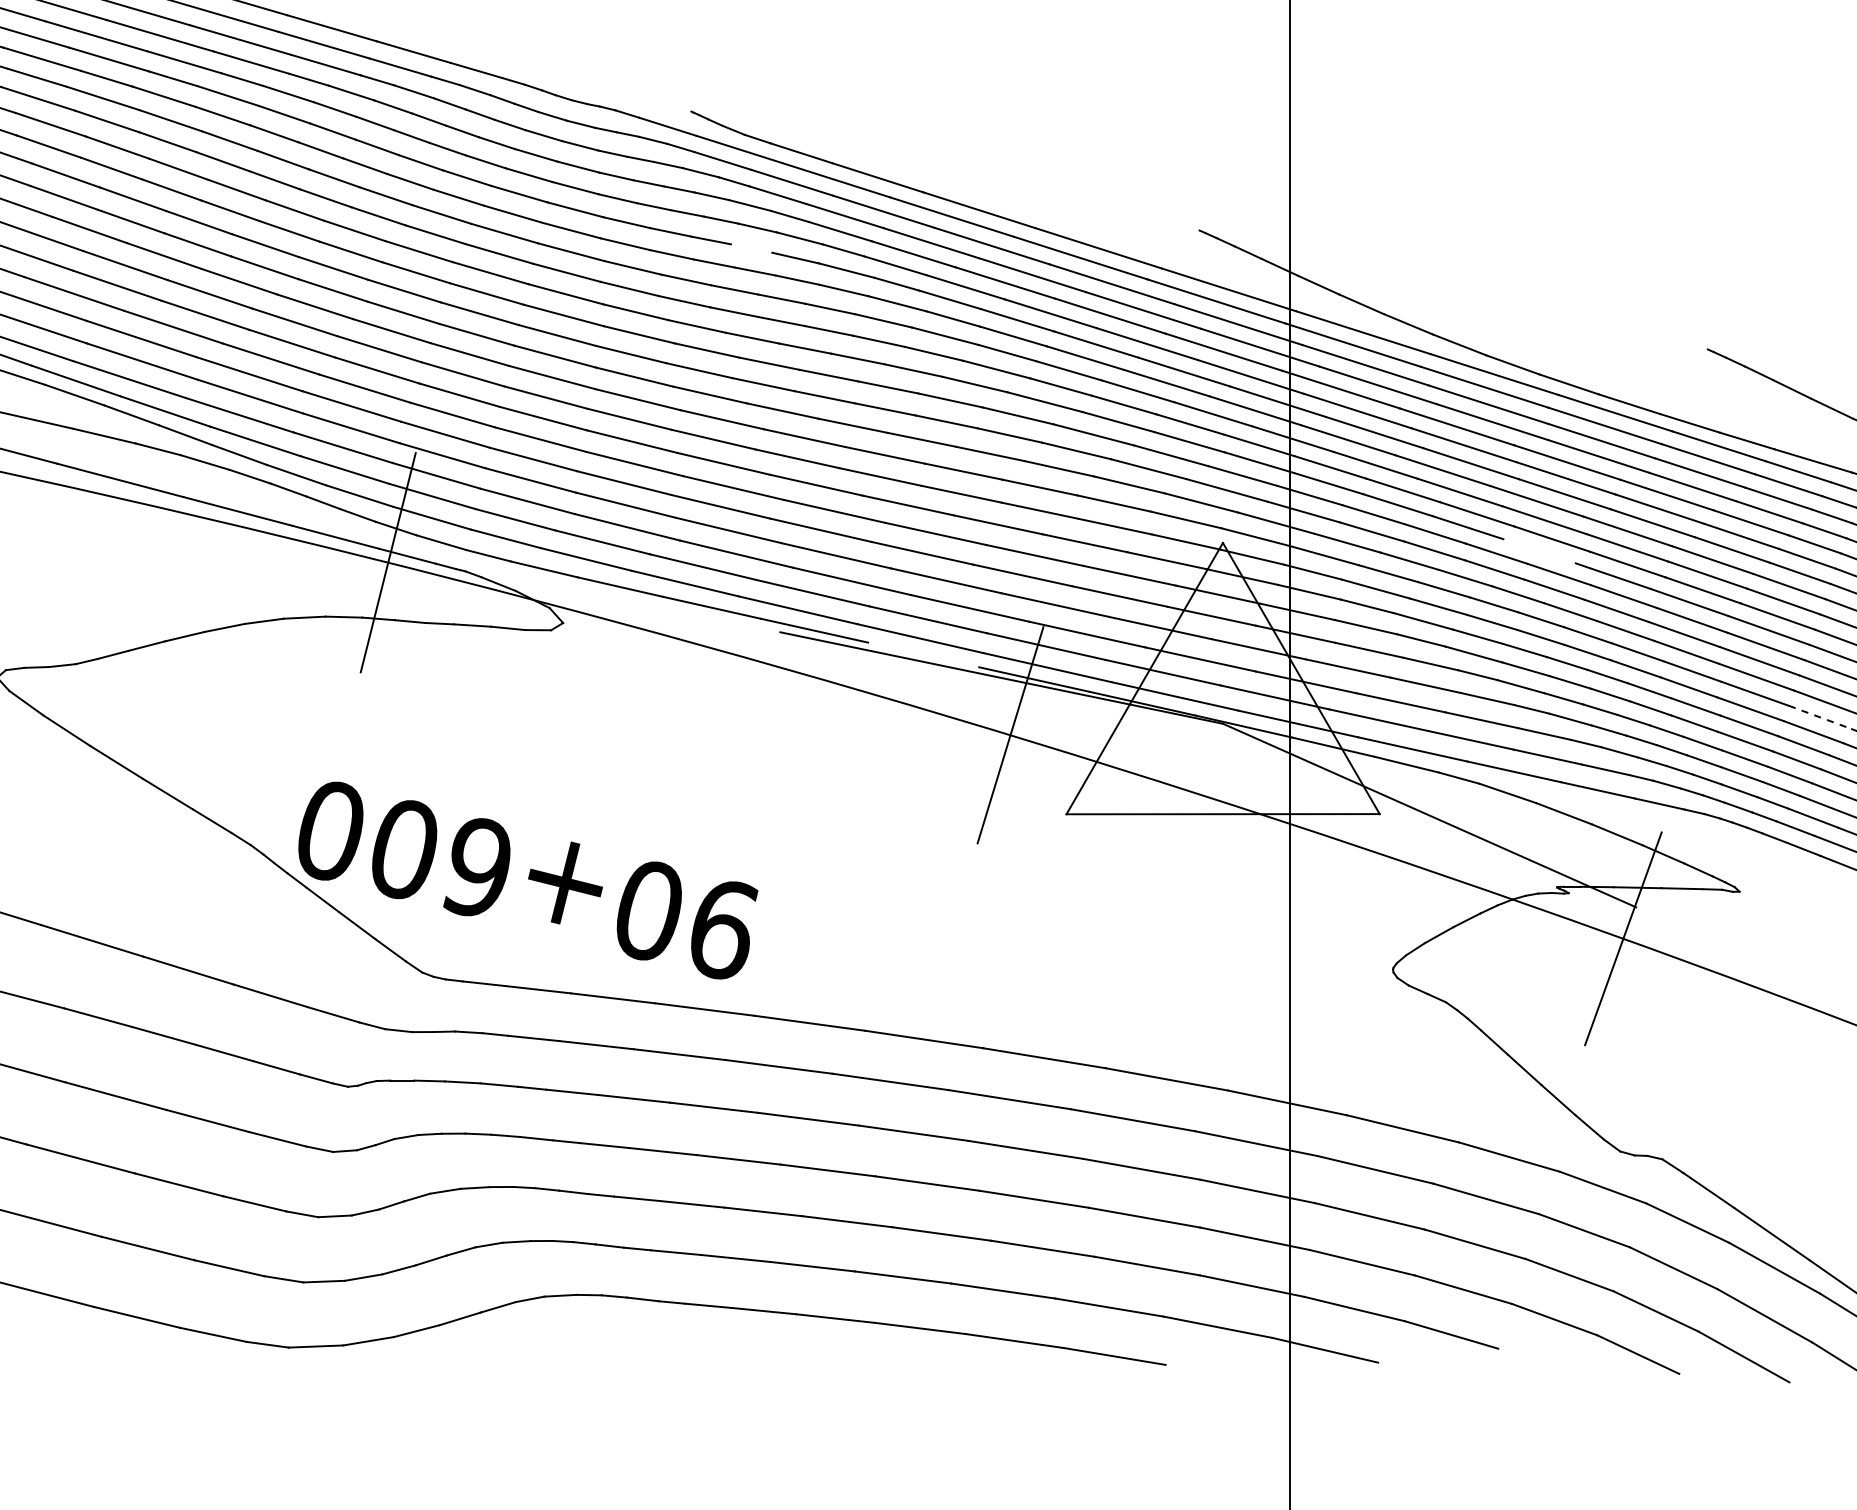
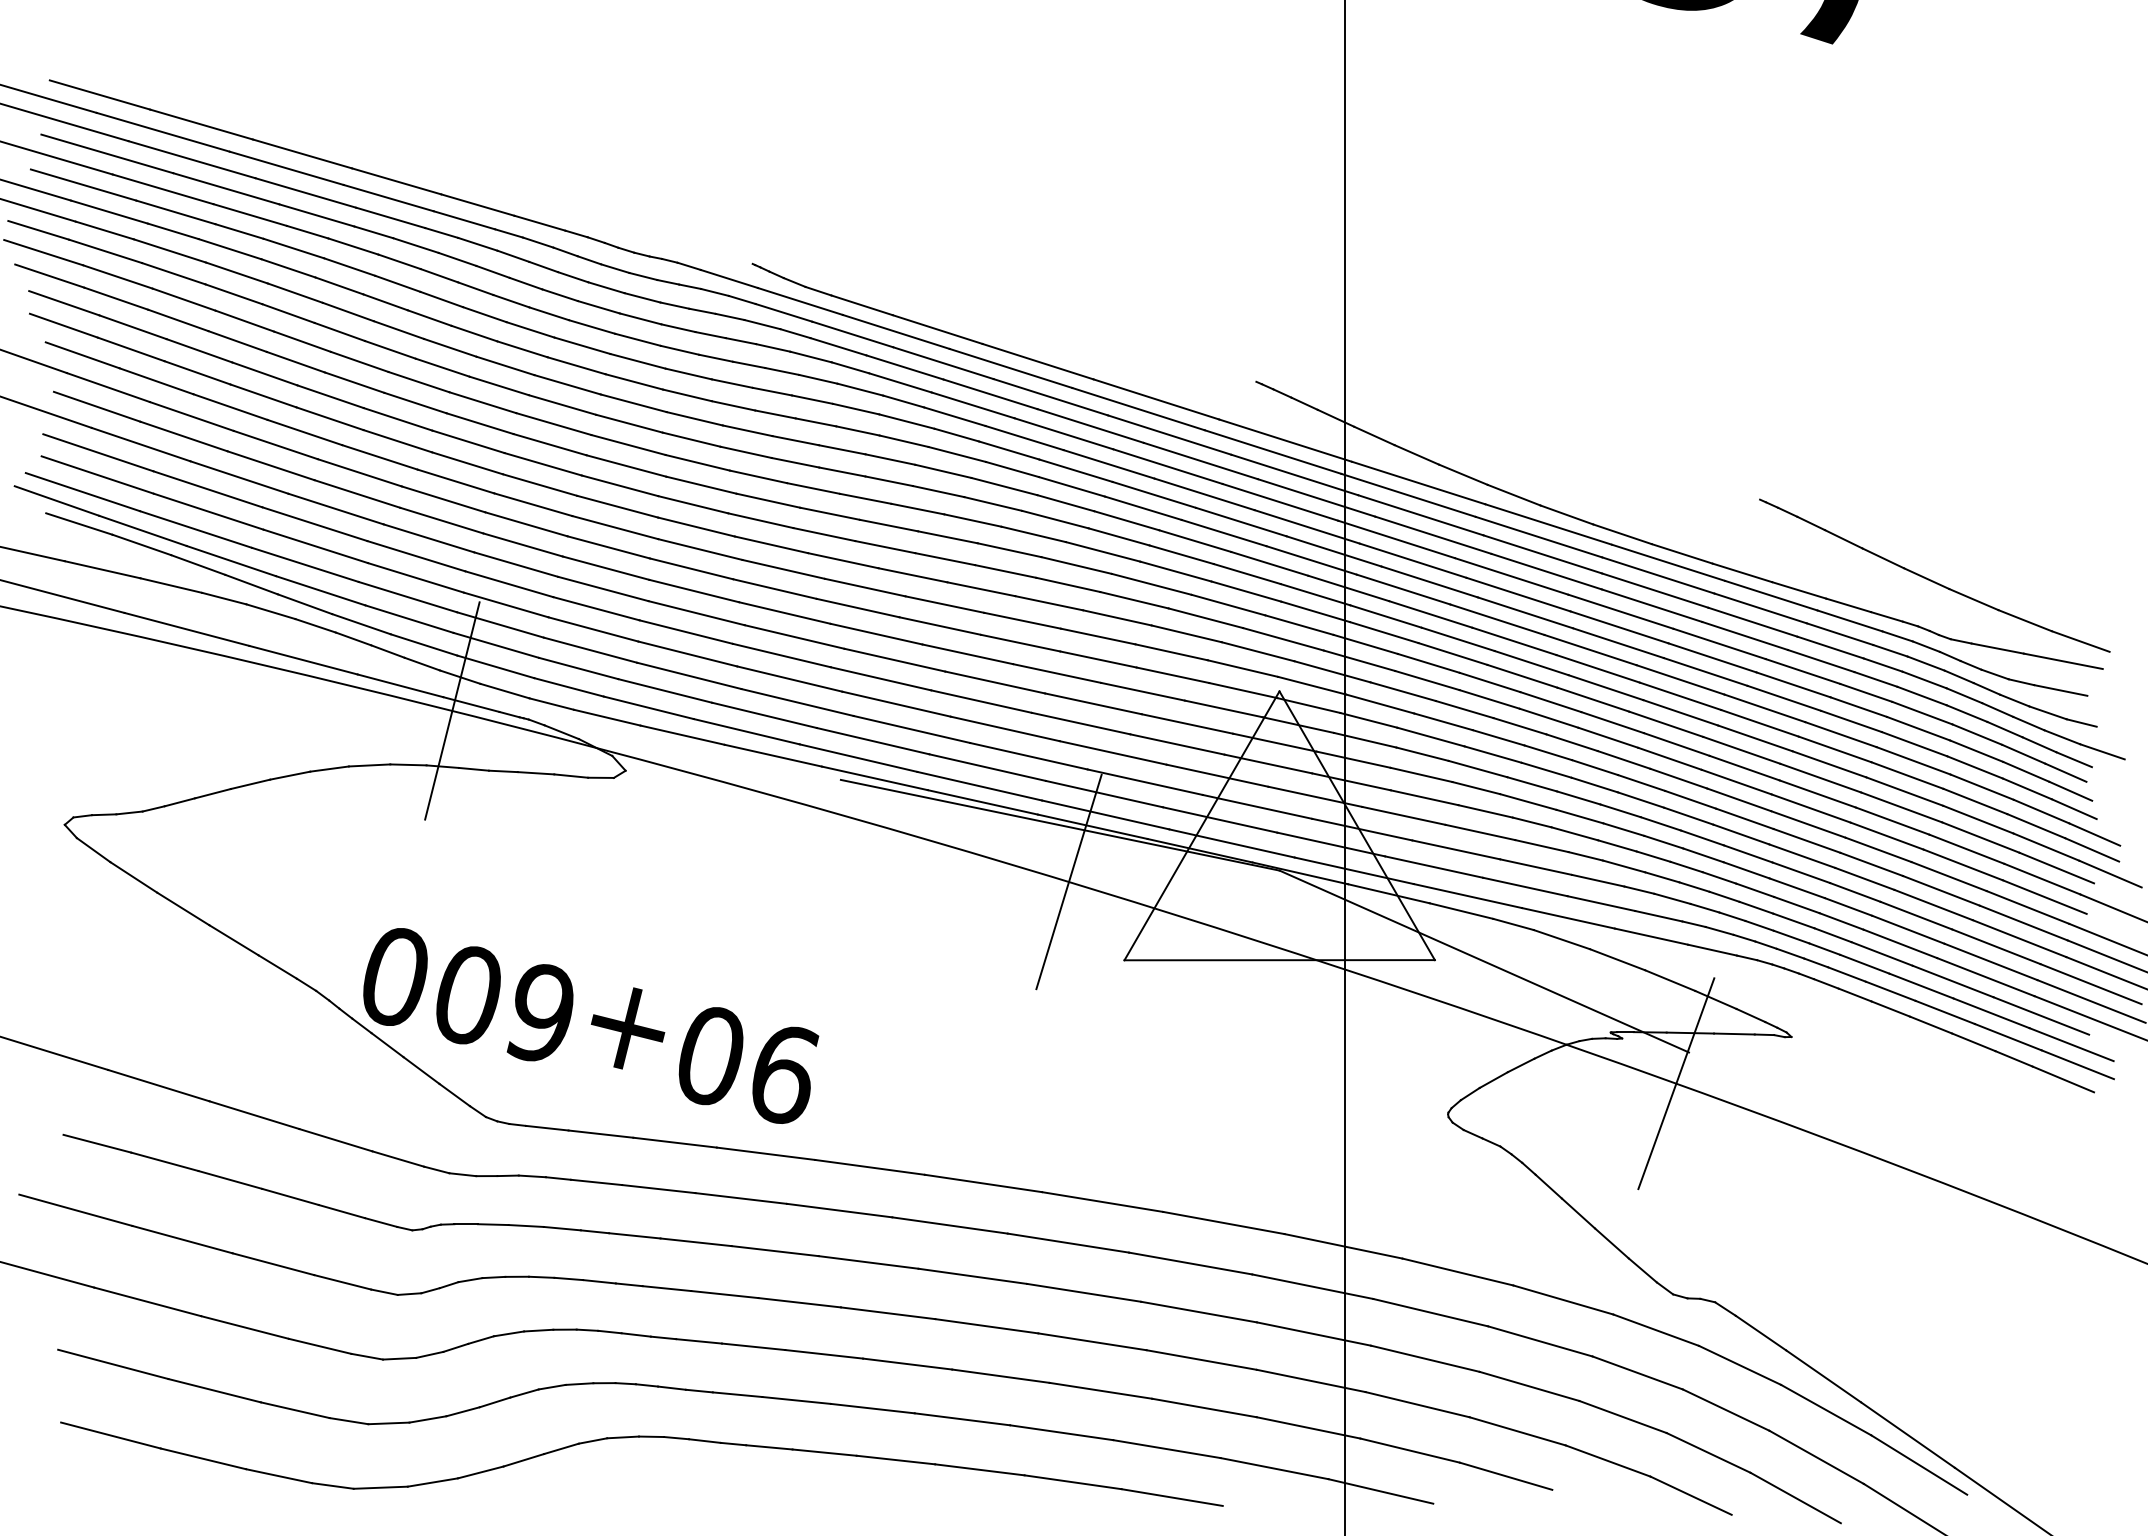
line: (750, 248) -> (811, 399), added
line: (1539, 551) -> (1593, 699), added
line: (923, 655) -> (982, 802), added
line: (1821, 717) -> (1872, 864), dashed -> solid

